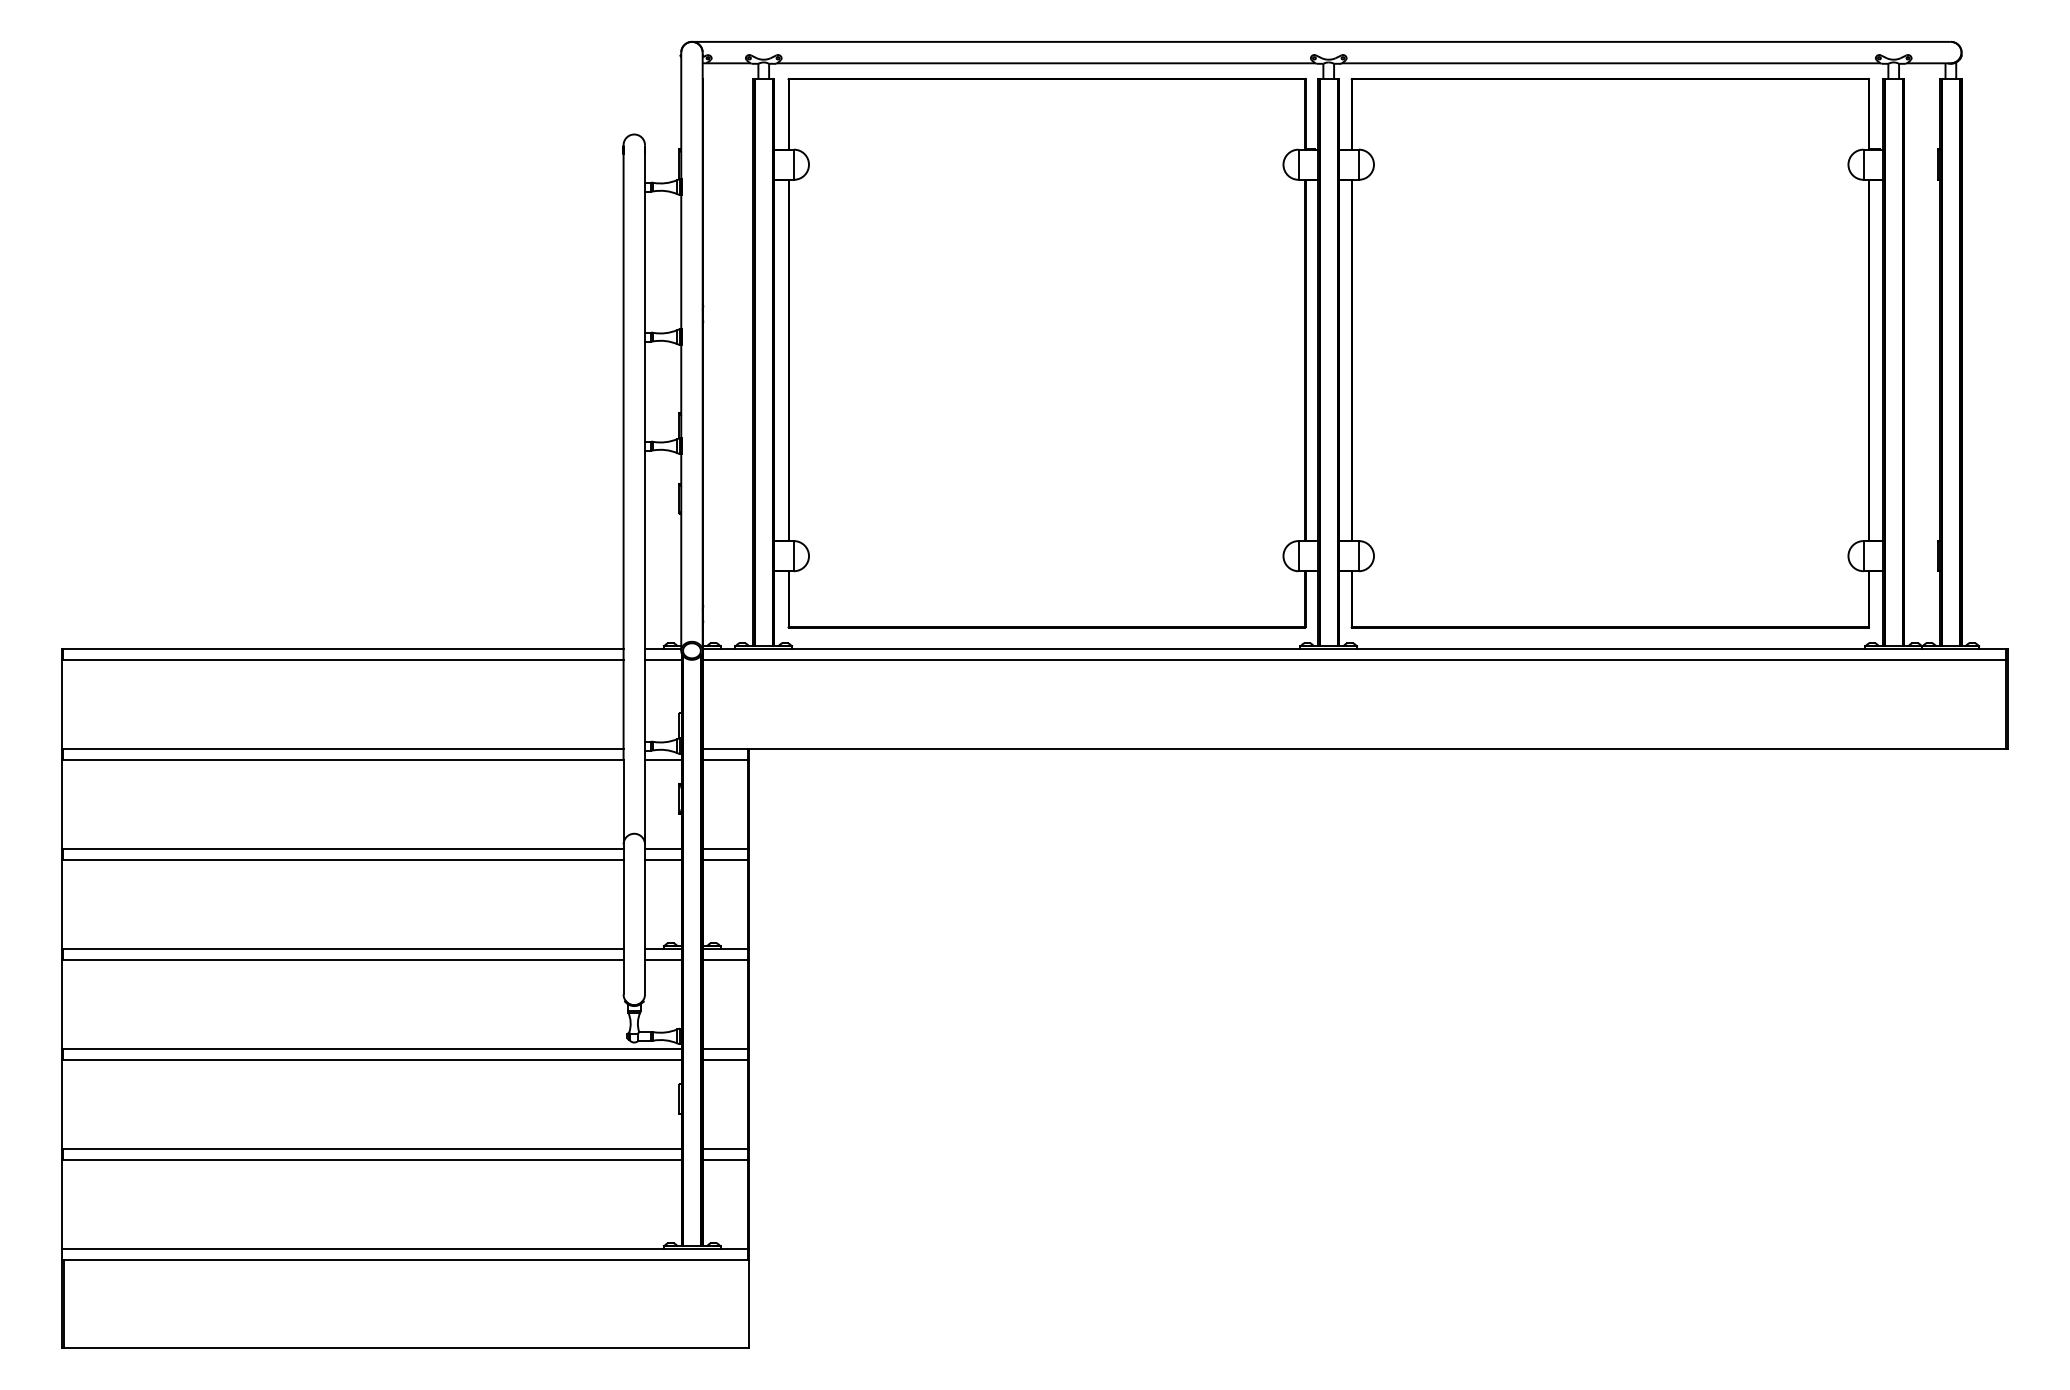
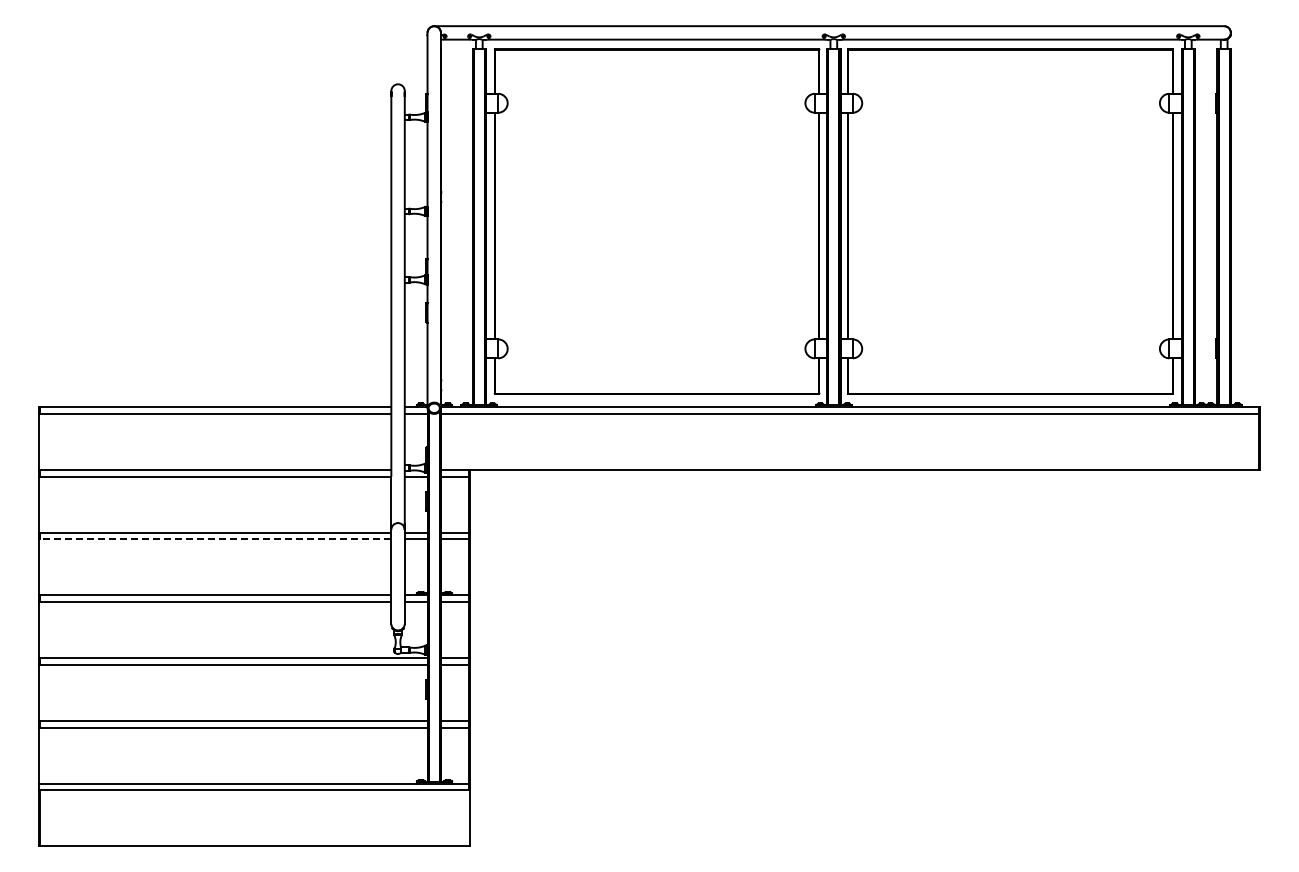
line: (341, 859) -> (214, 539), solid -> dashed

